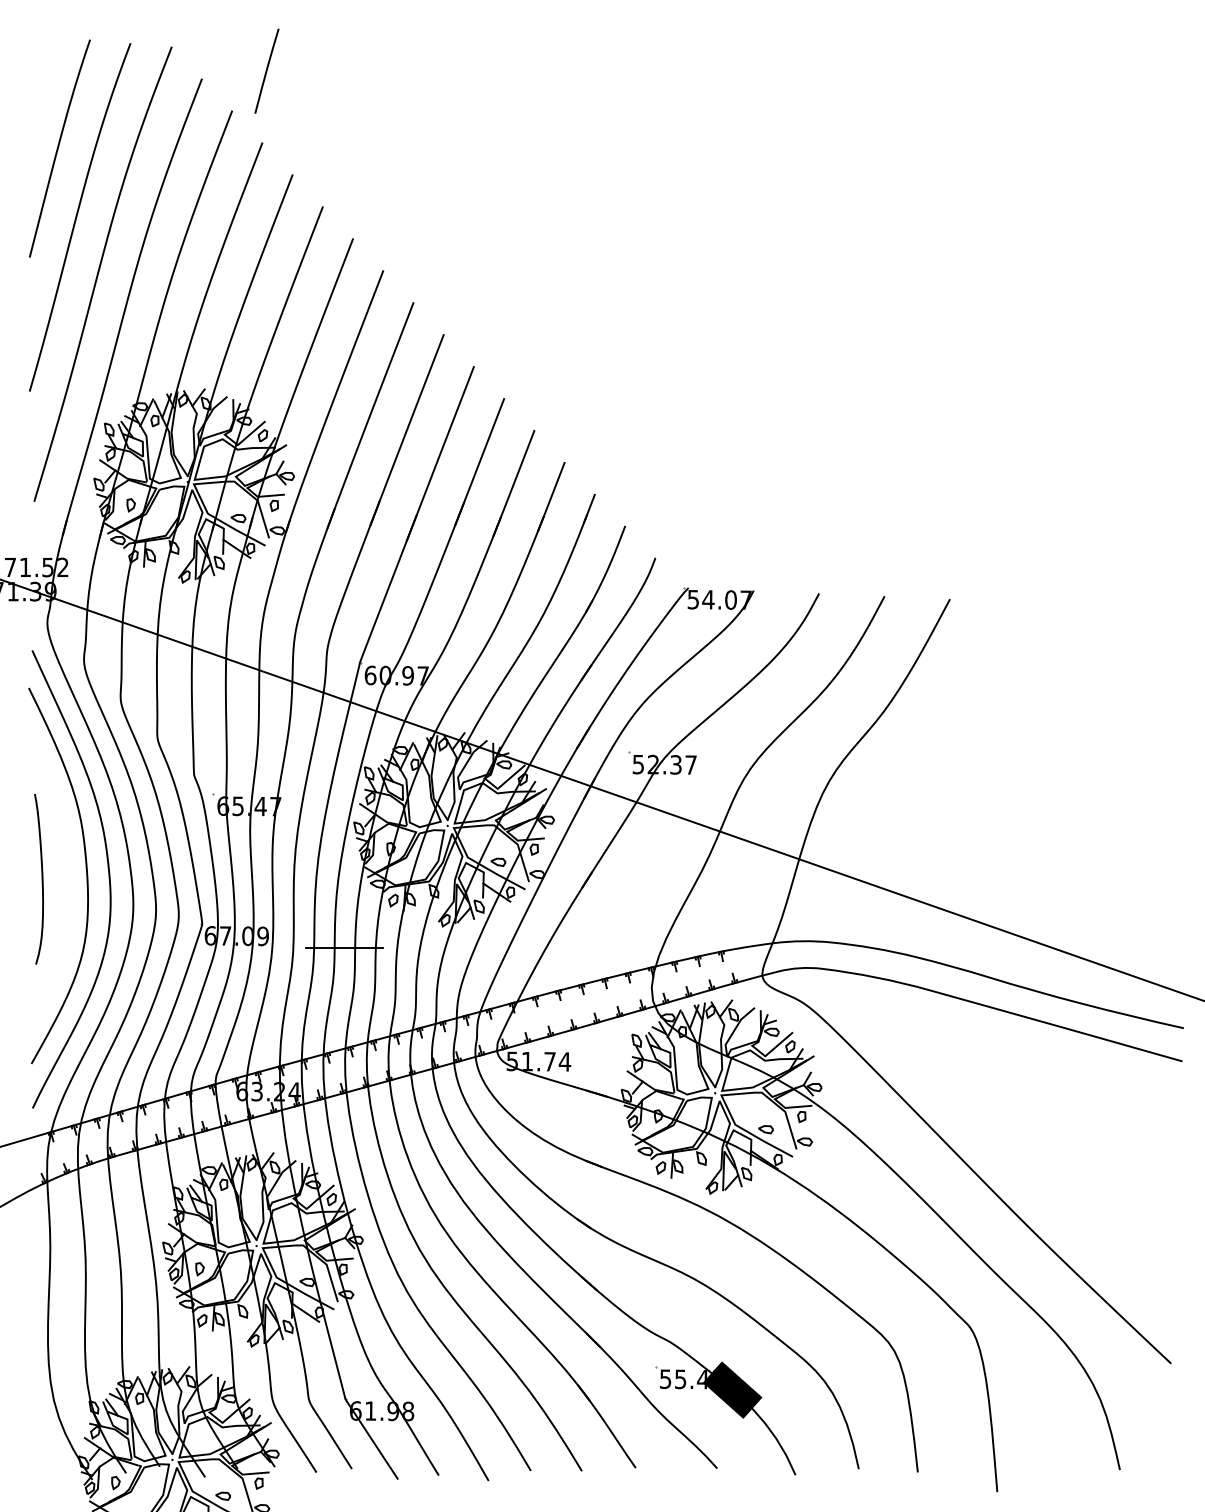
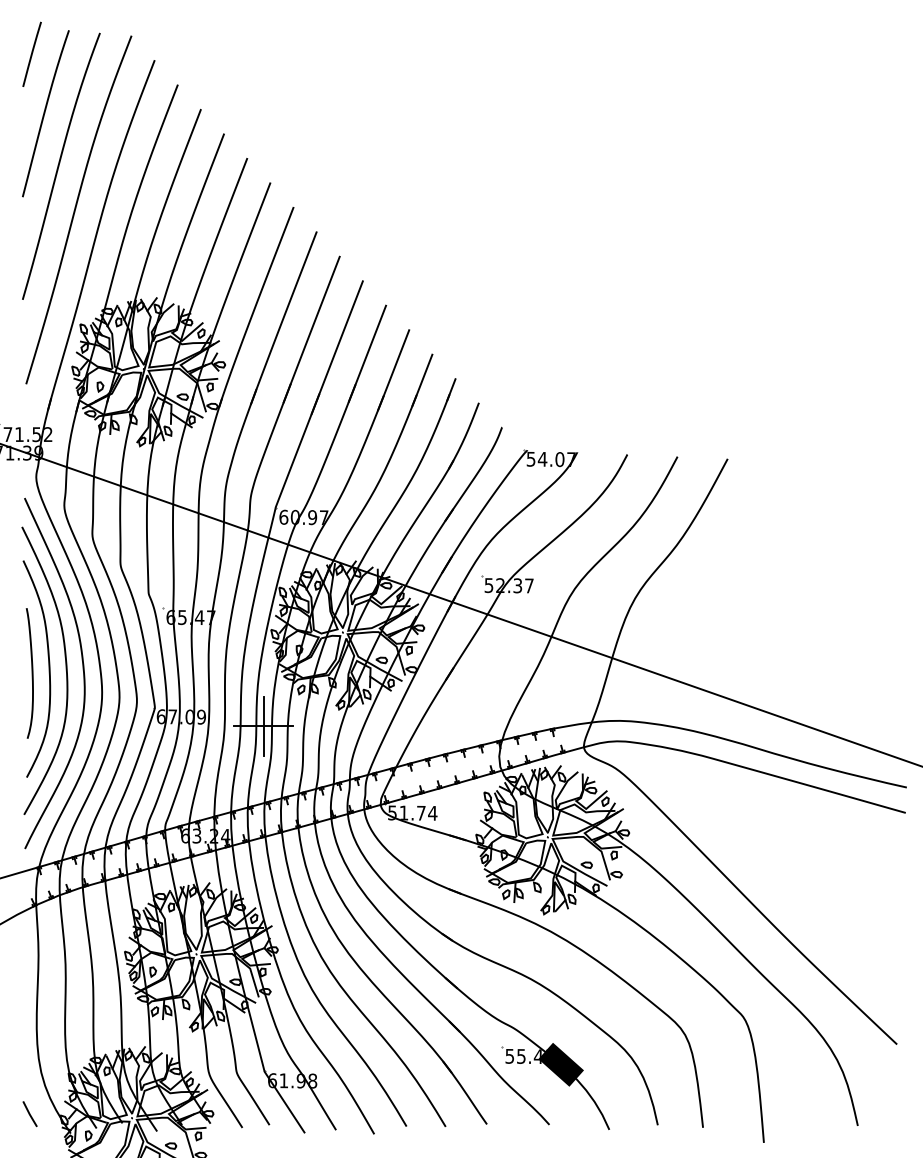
line: (266, 70) -> (31, 53), moved
curve: (63, 873) -> (48, 669), added
line: (344, 948) -> (263, 726), added
line: (38, 1454) -> (29, 1114), added

